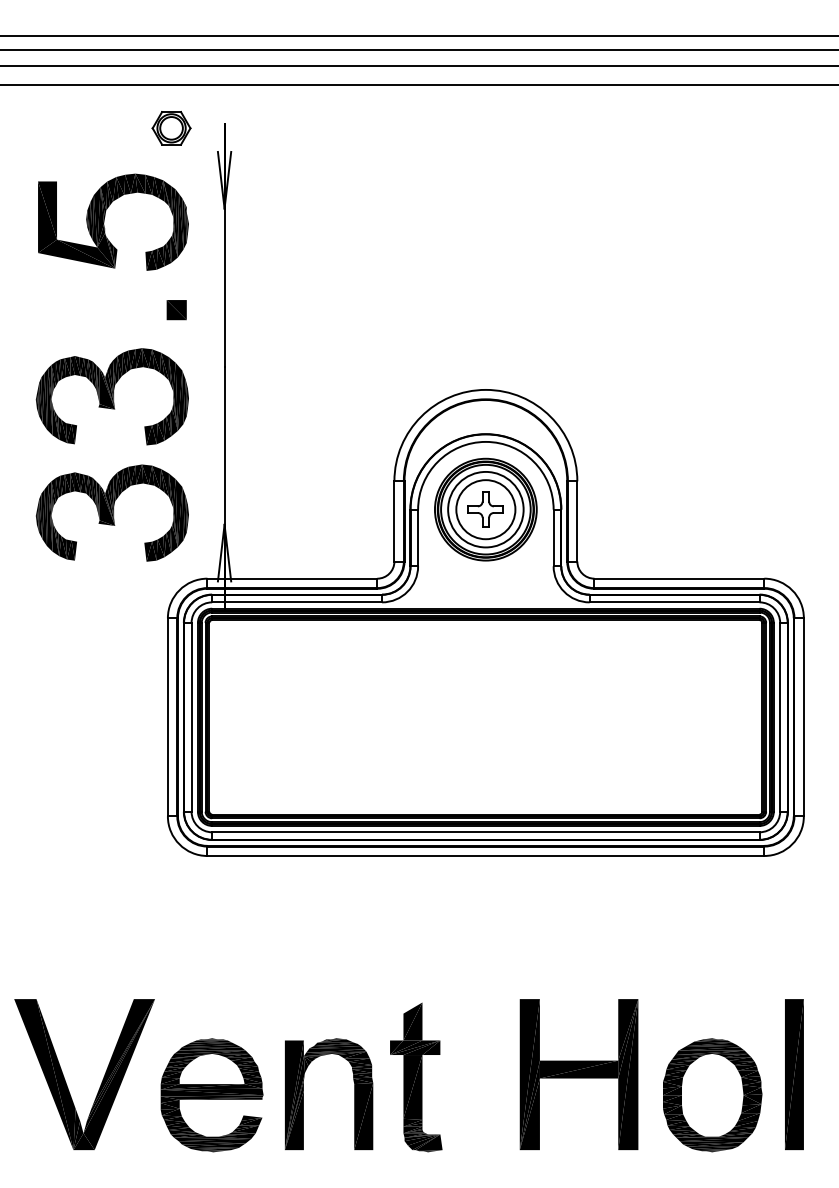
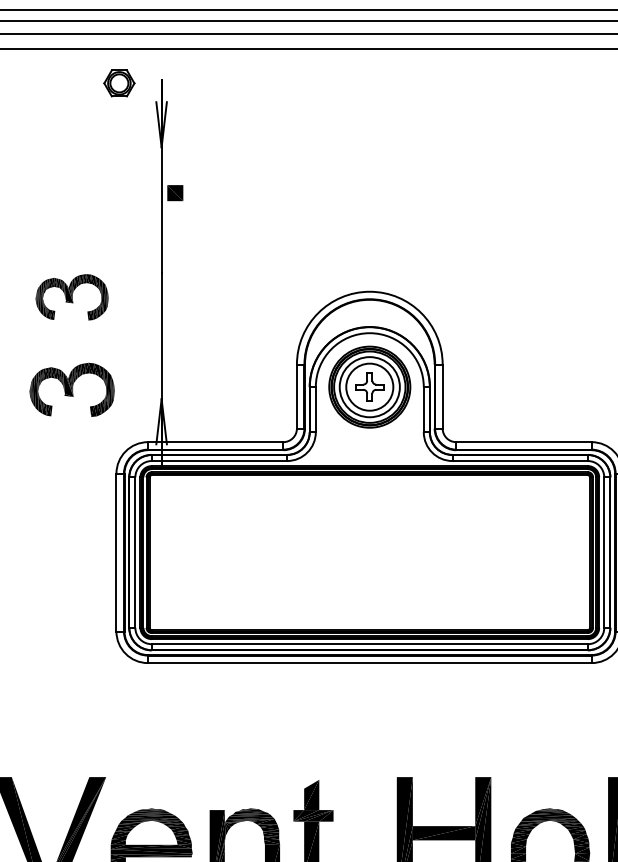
part: (105, 217) -> (66, 154), removed
part: (176, 310) -> (175, 193), moved
part: (111, 396) -> (71, 297), size x0.6
part: (111, 512) -> (71, 389), size x0.7

